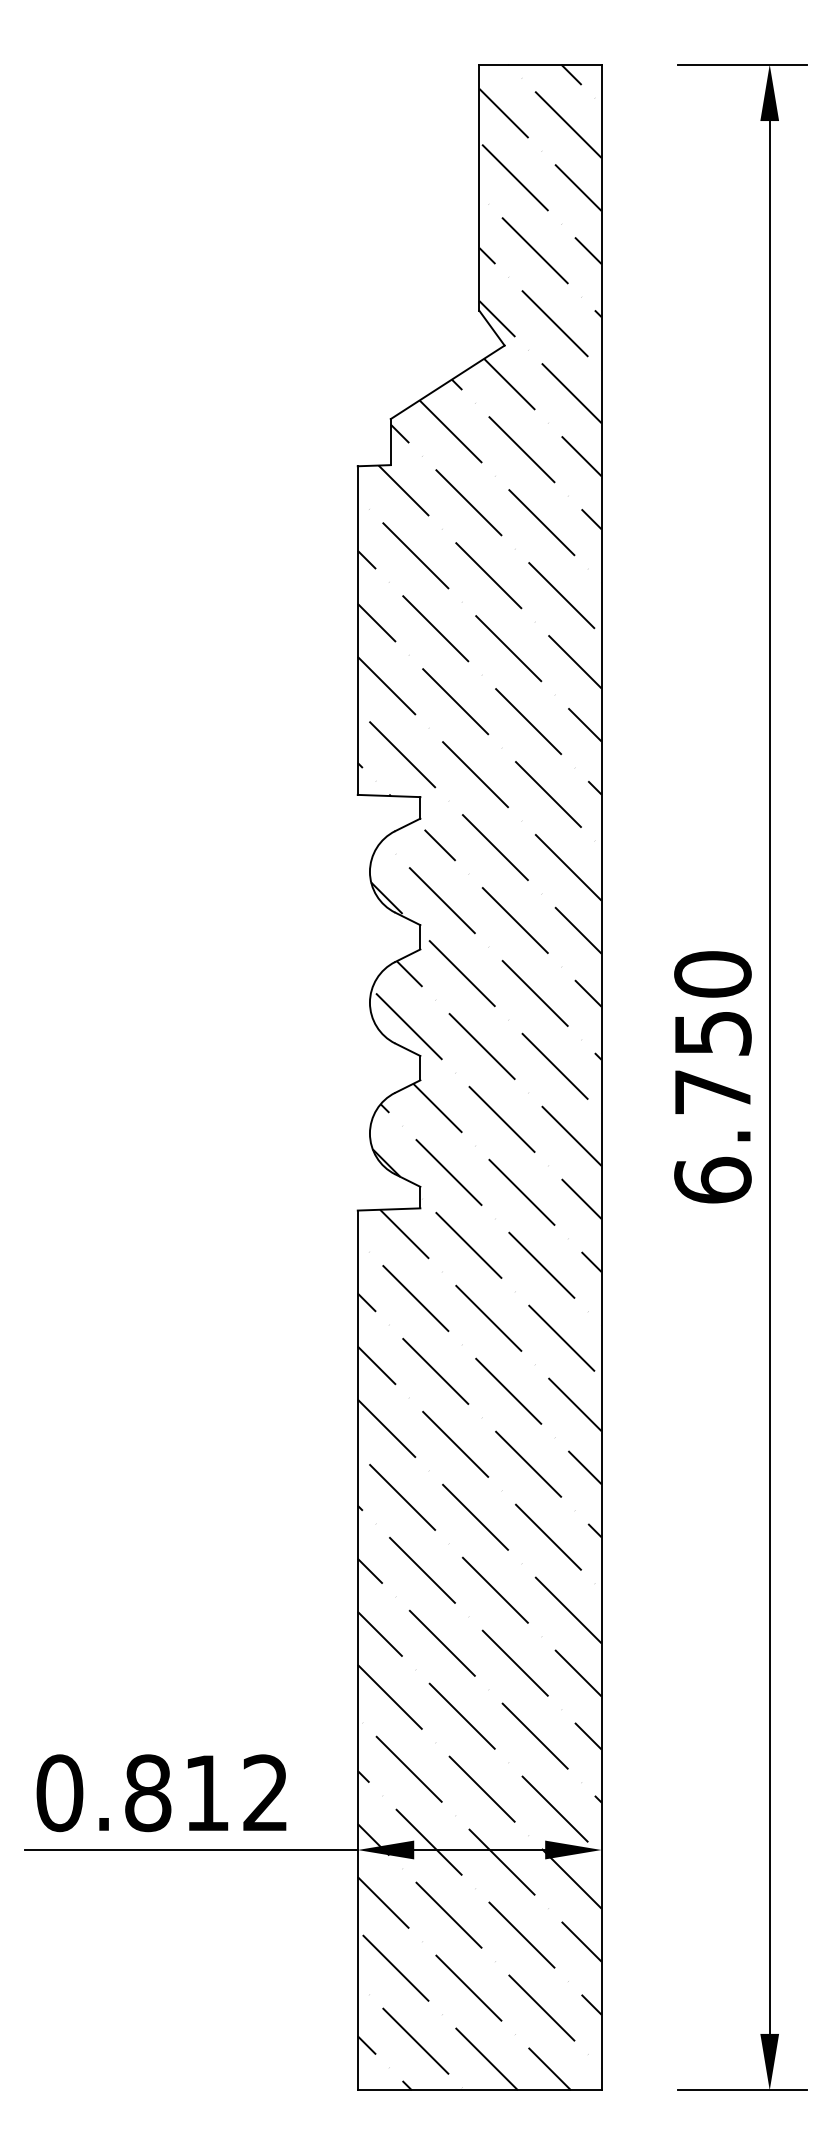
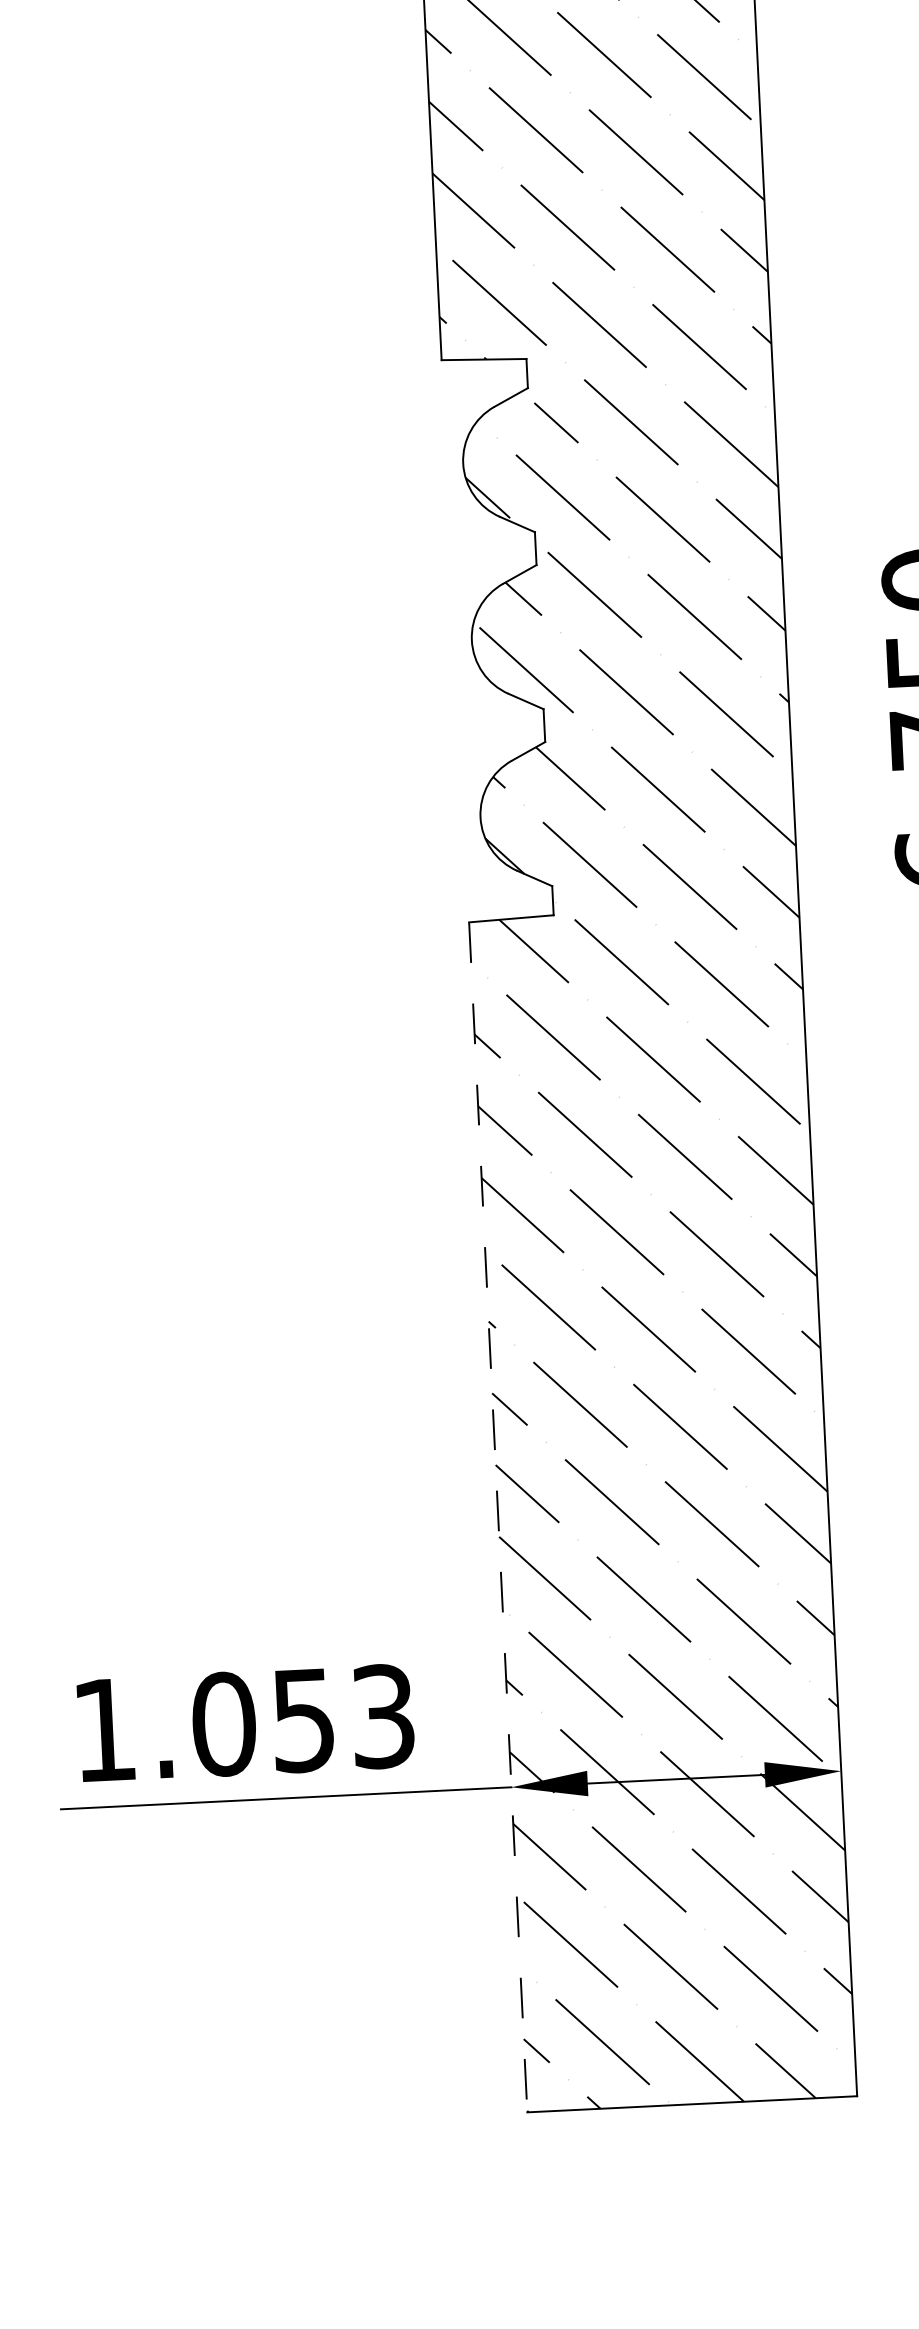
line: (357, 1650) -> (497, 1517), solid -> dashed
text: (162, 1793) -> (243, 1723), 0.812 -> 1.053

